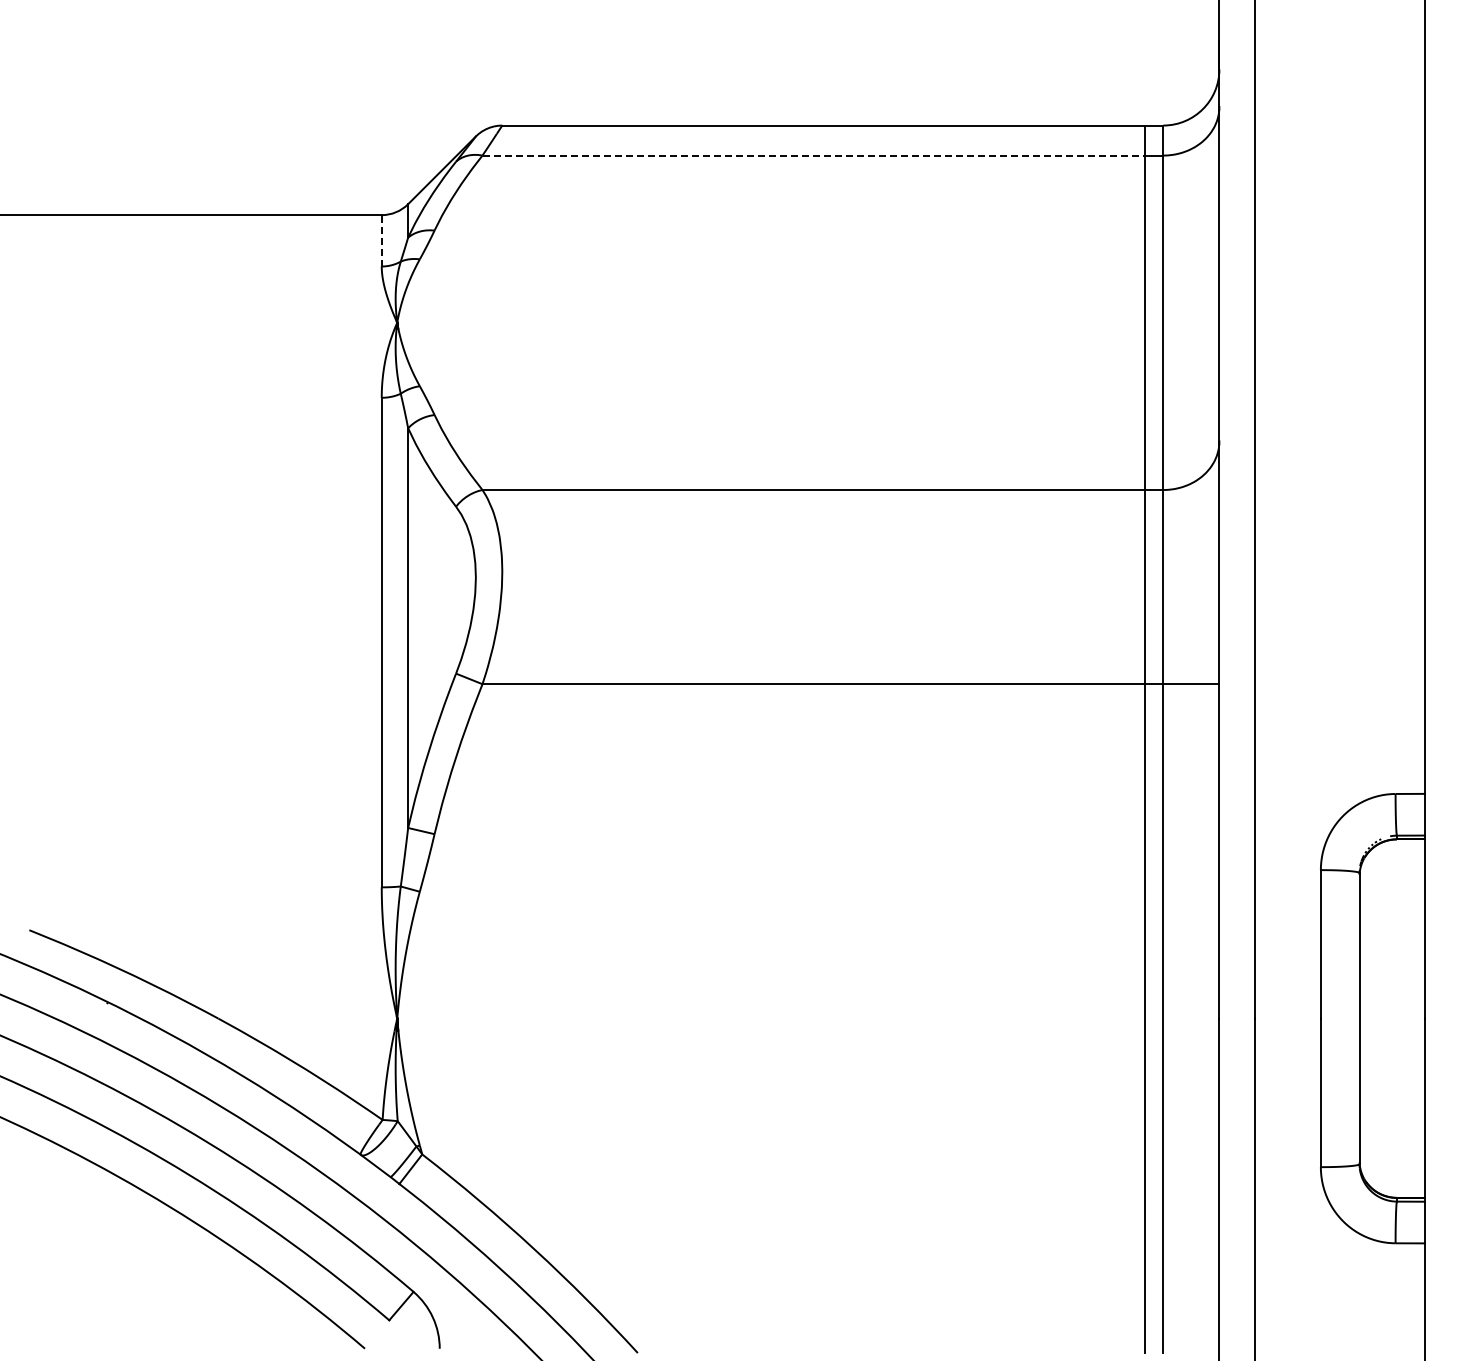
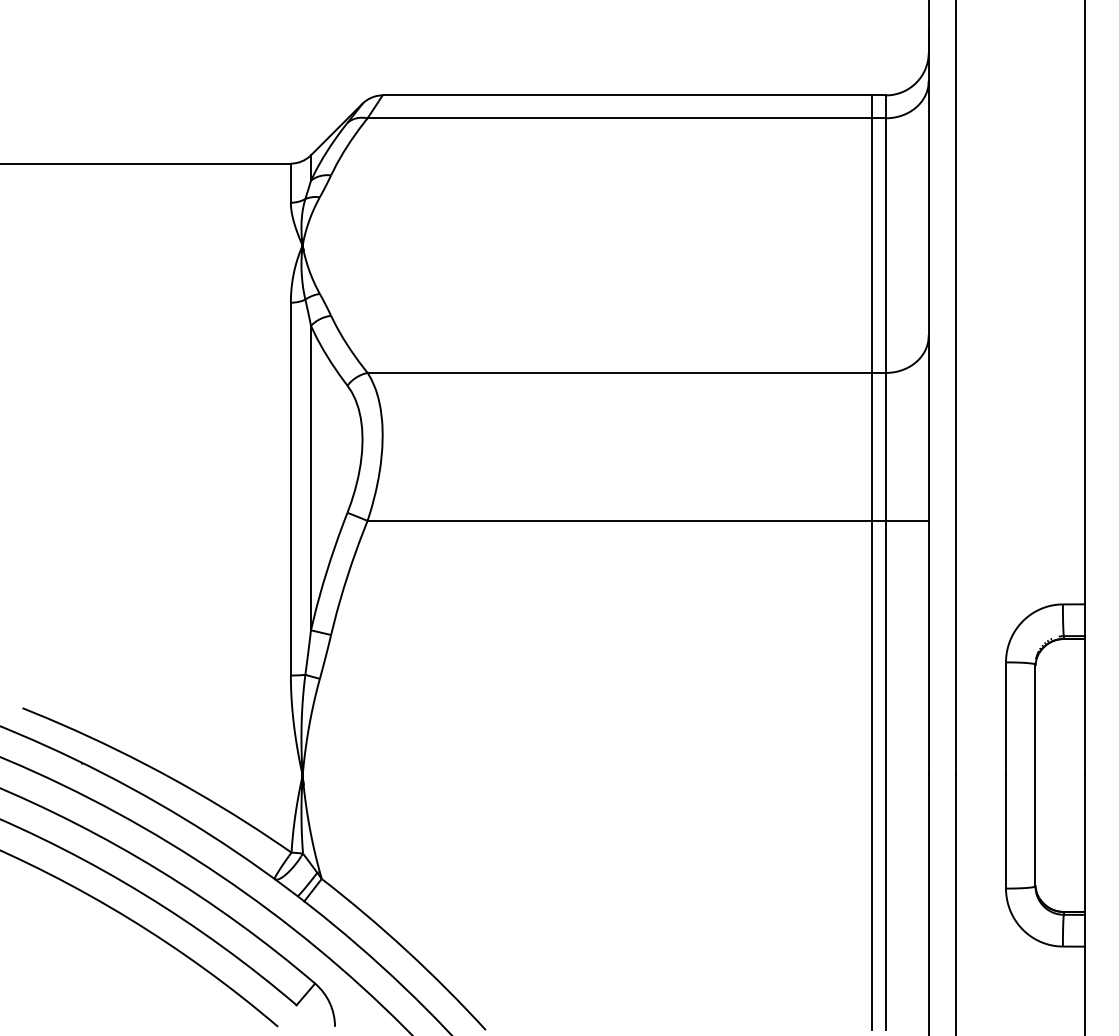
line: (814, 155) -> (620, 118), dashed -> solid
line: (381, 240) -> (290, 182), dashed -> solid

